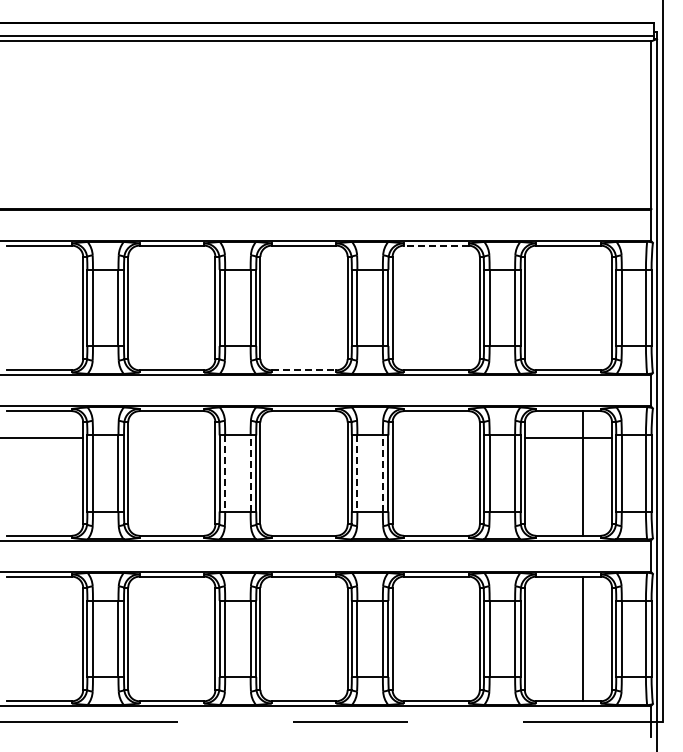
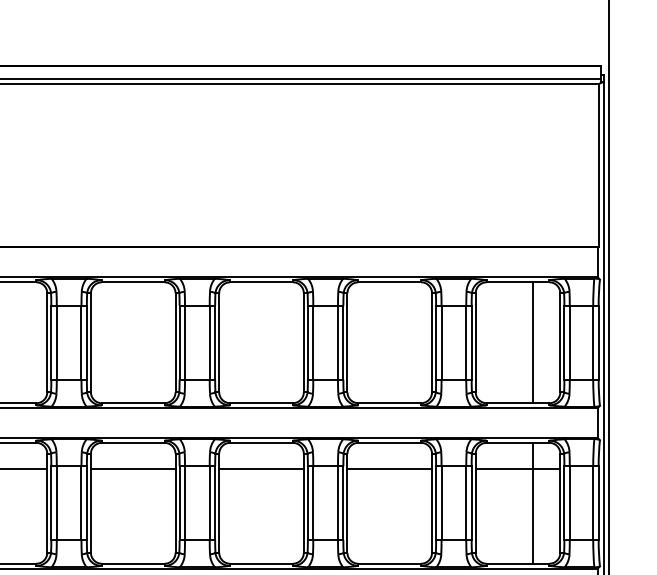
line: (435, 245) -> (389, 282), dashed -> solid
line: (583, 307) -> (532, 342), added
line: (304, 370) -> (261, 403), dashed -> solid
line: (171, 437) -> (132, 468), added
line: (303, 437) -> (260, 468), added
line: (435, 437) -> (389, 468), added
line: (250, 472) -> (209, 502), dashed -> solid
line: (382, 472) -> (337, 502), dashed -> solid
line: (225, 473) -> (185, 503), dashed -> solid
line: (357, 473) -> (313, 503), dashed -> solid

